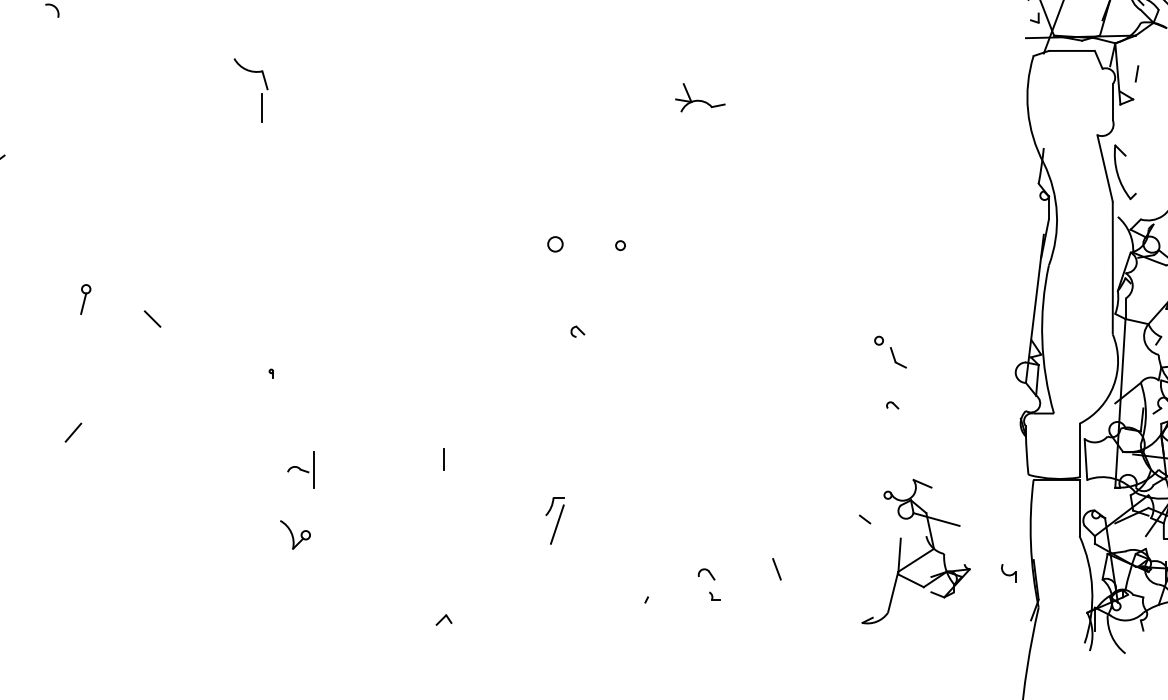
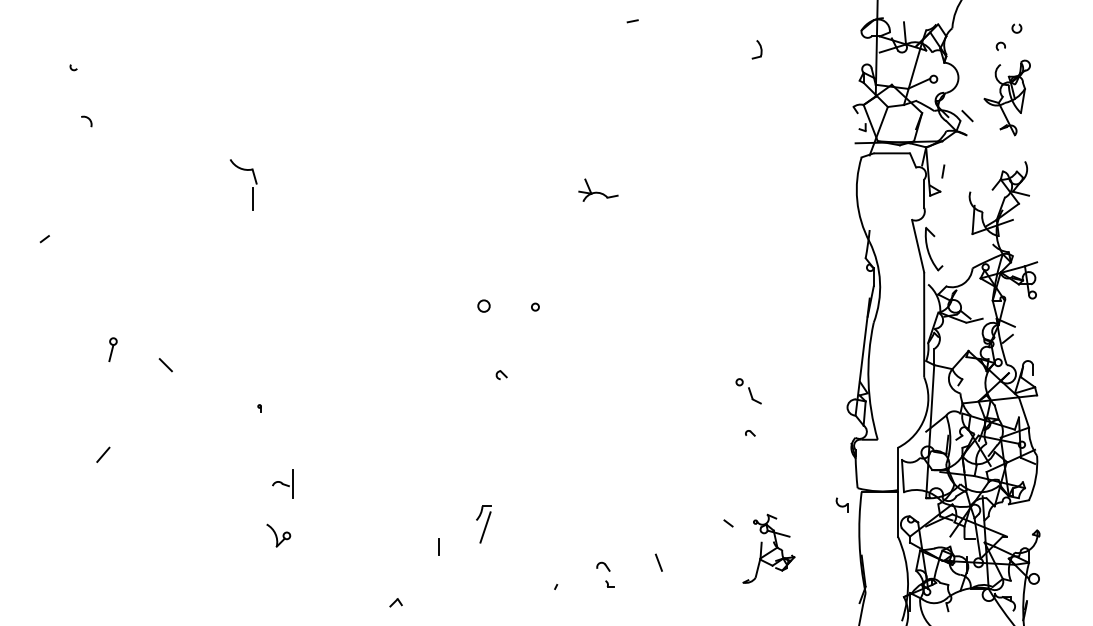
line: (443, 458) -> (438, 546), moved
part: (915, 551) -> (768, 548), size x0.6
part: (1008, 572) -> (841, 504), moved

